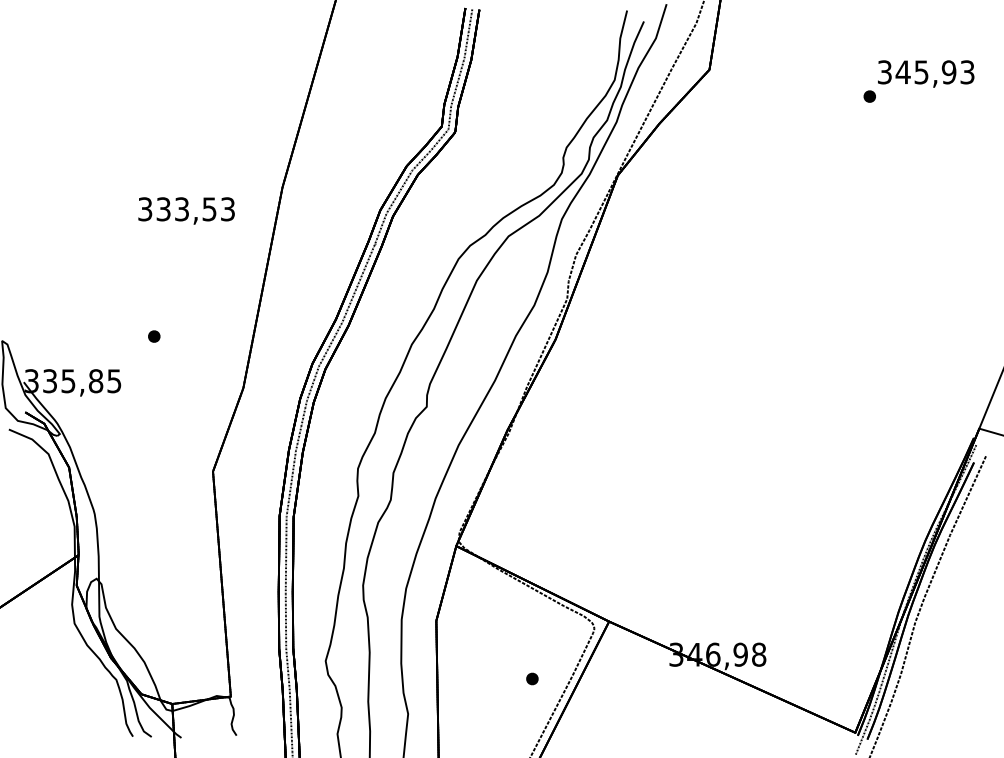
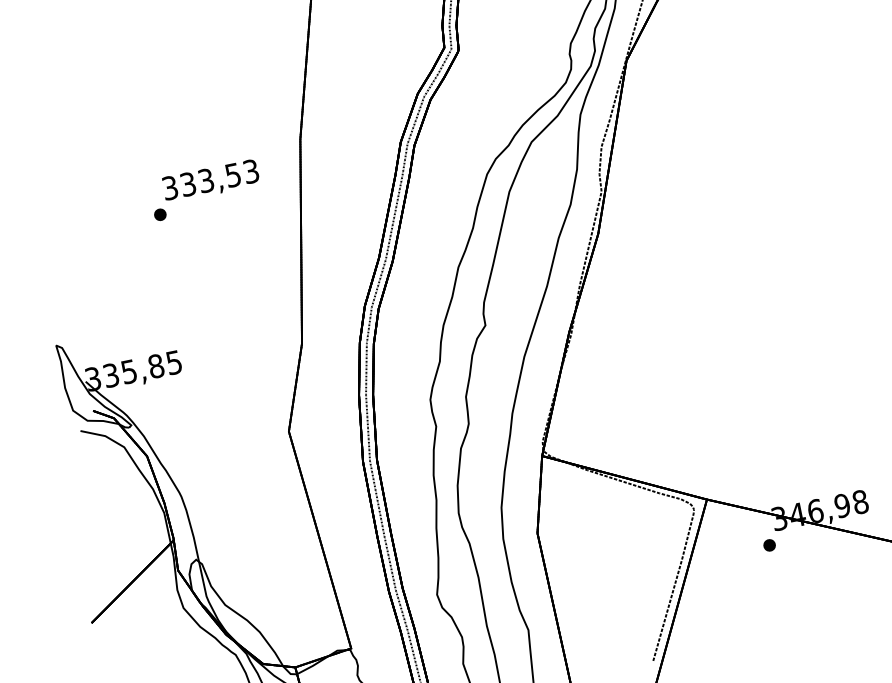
part: (154, 336) -> (160, 214), moved
part: (532, 678) -> (769, 544), moved

